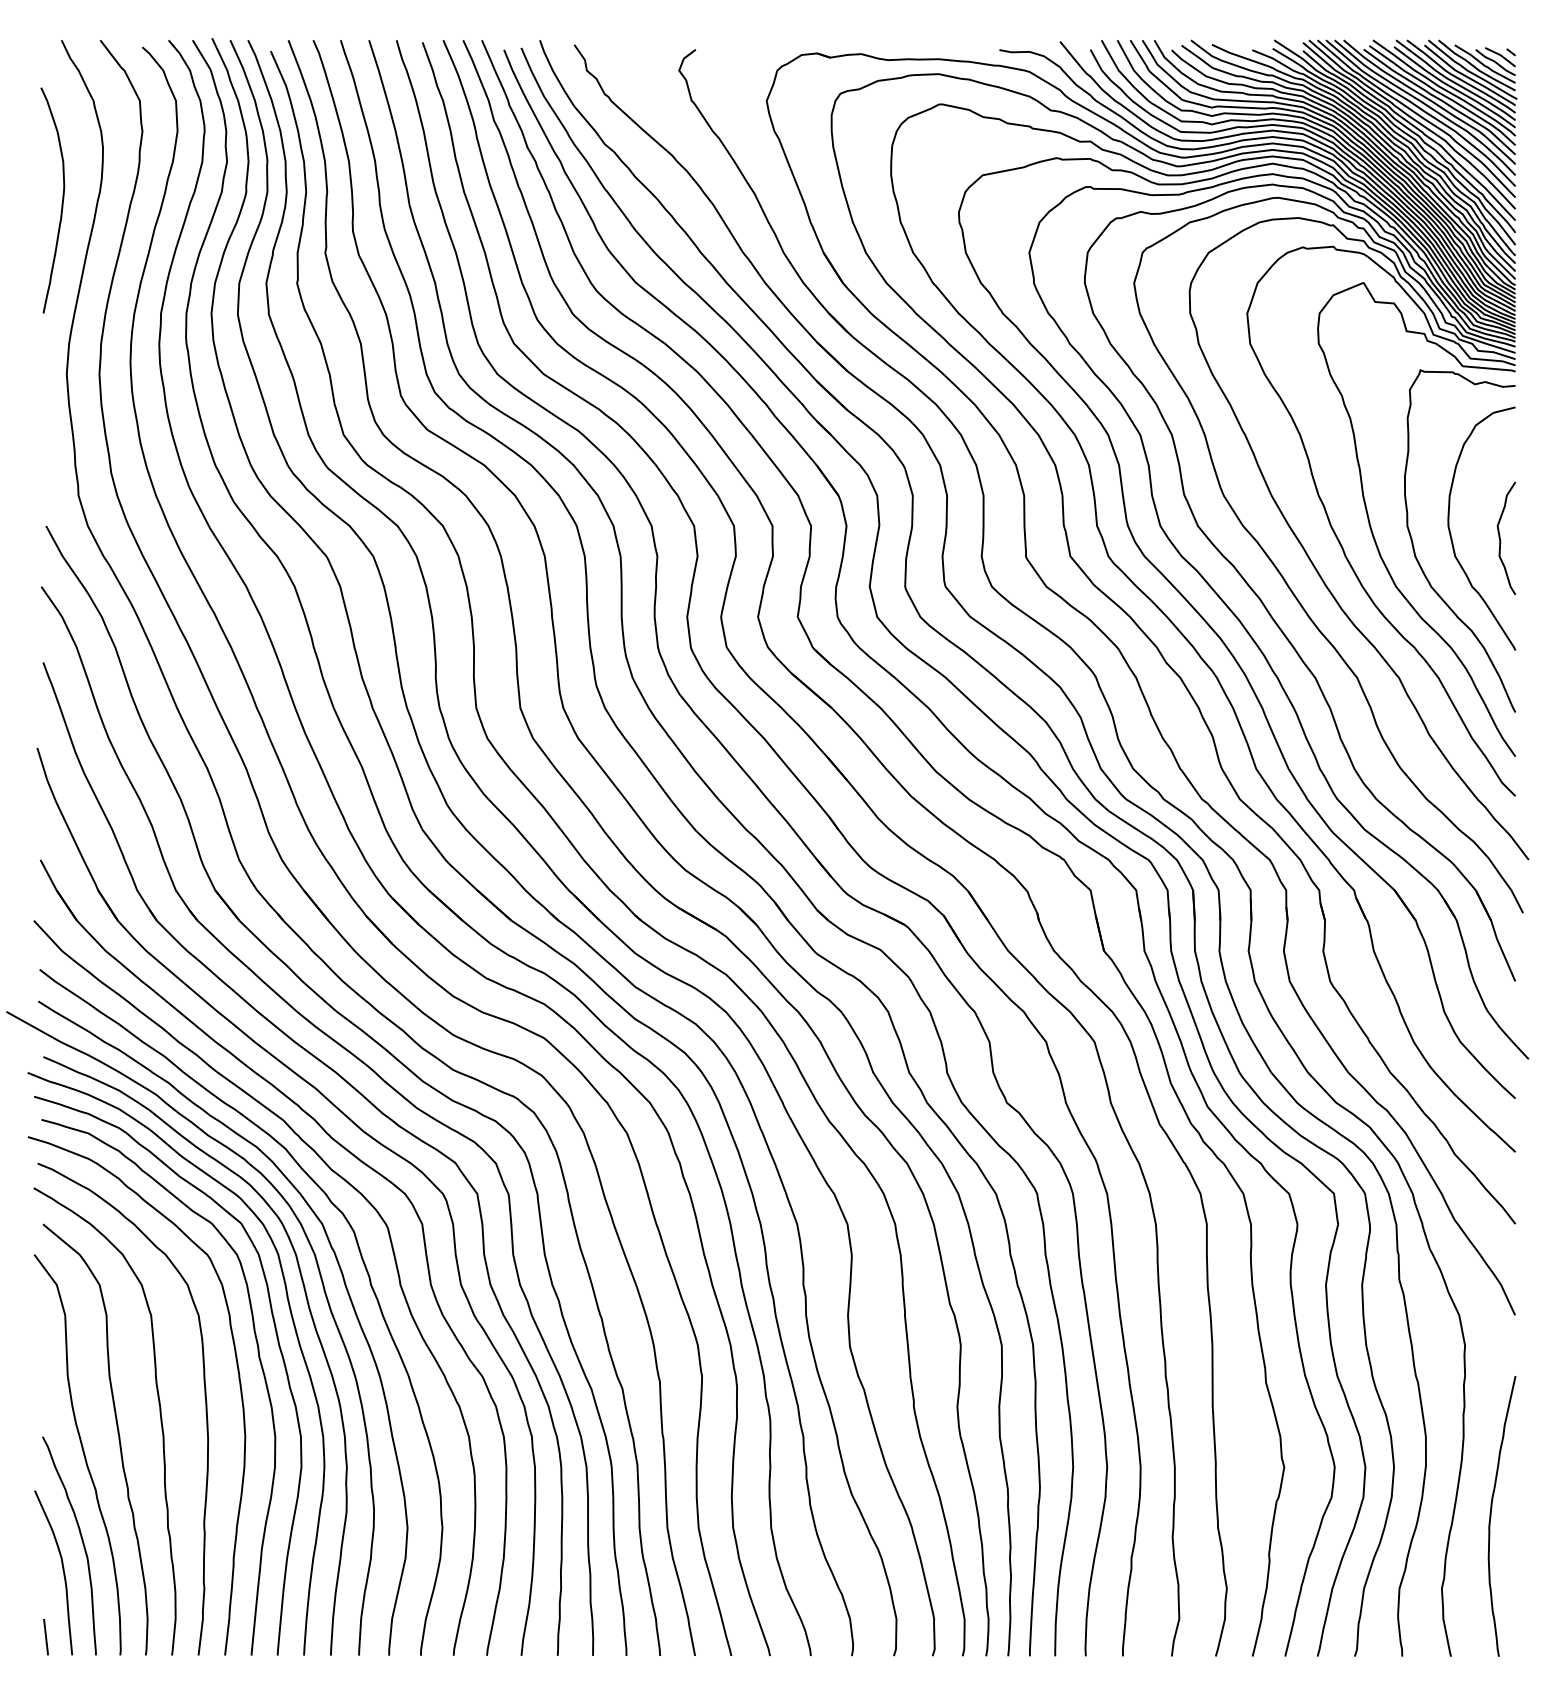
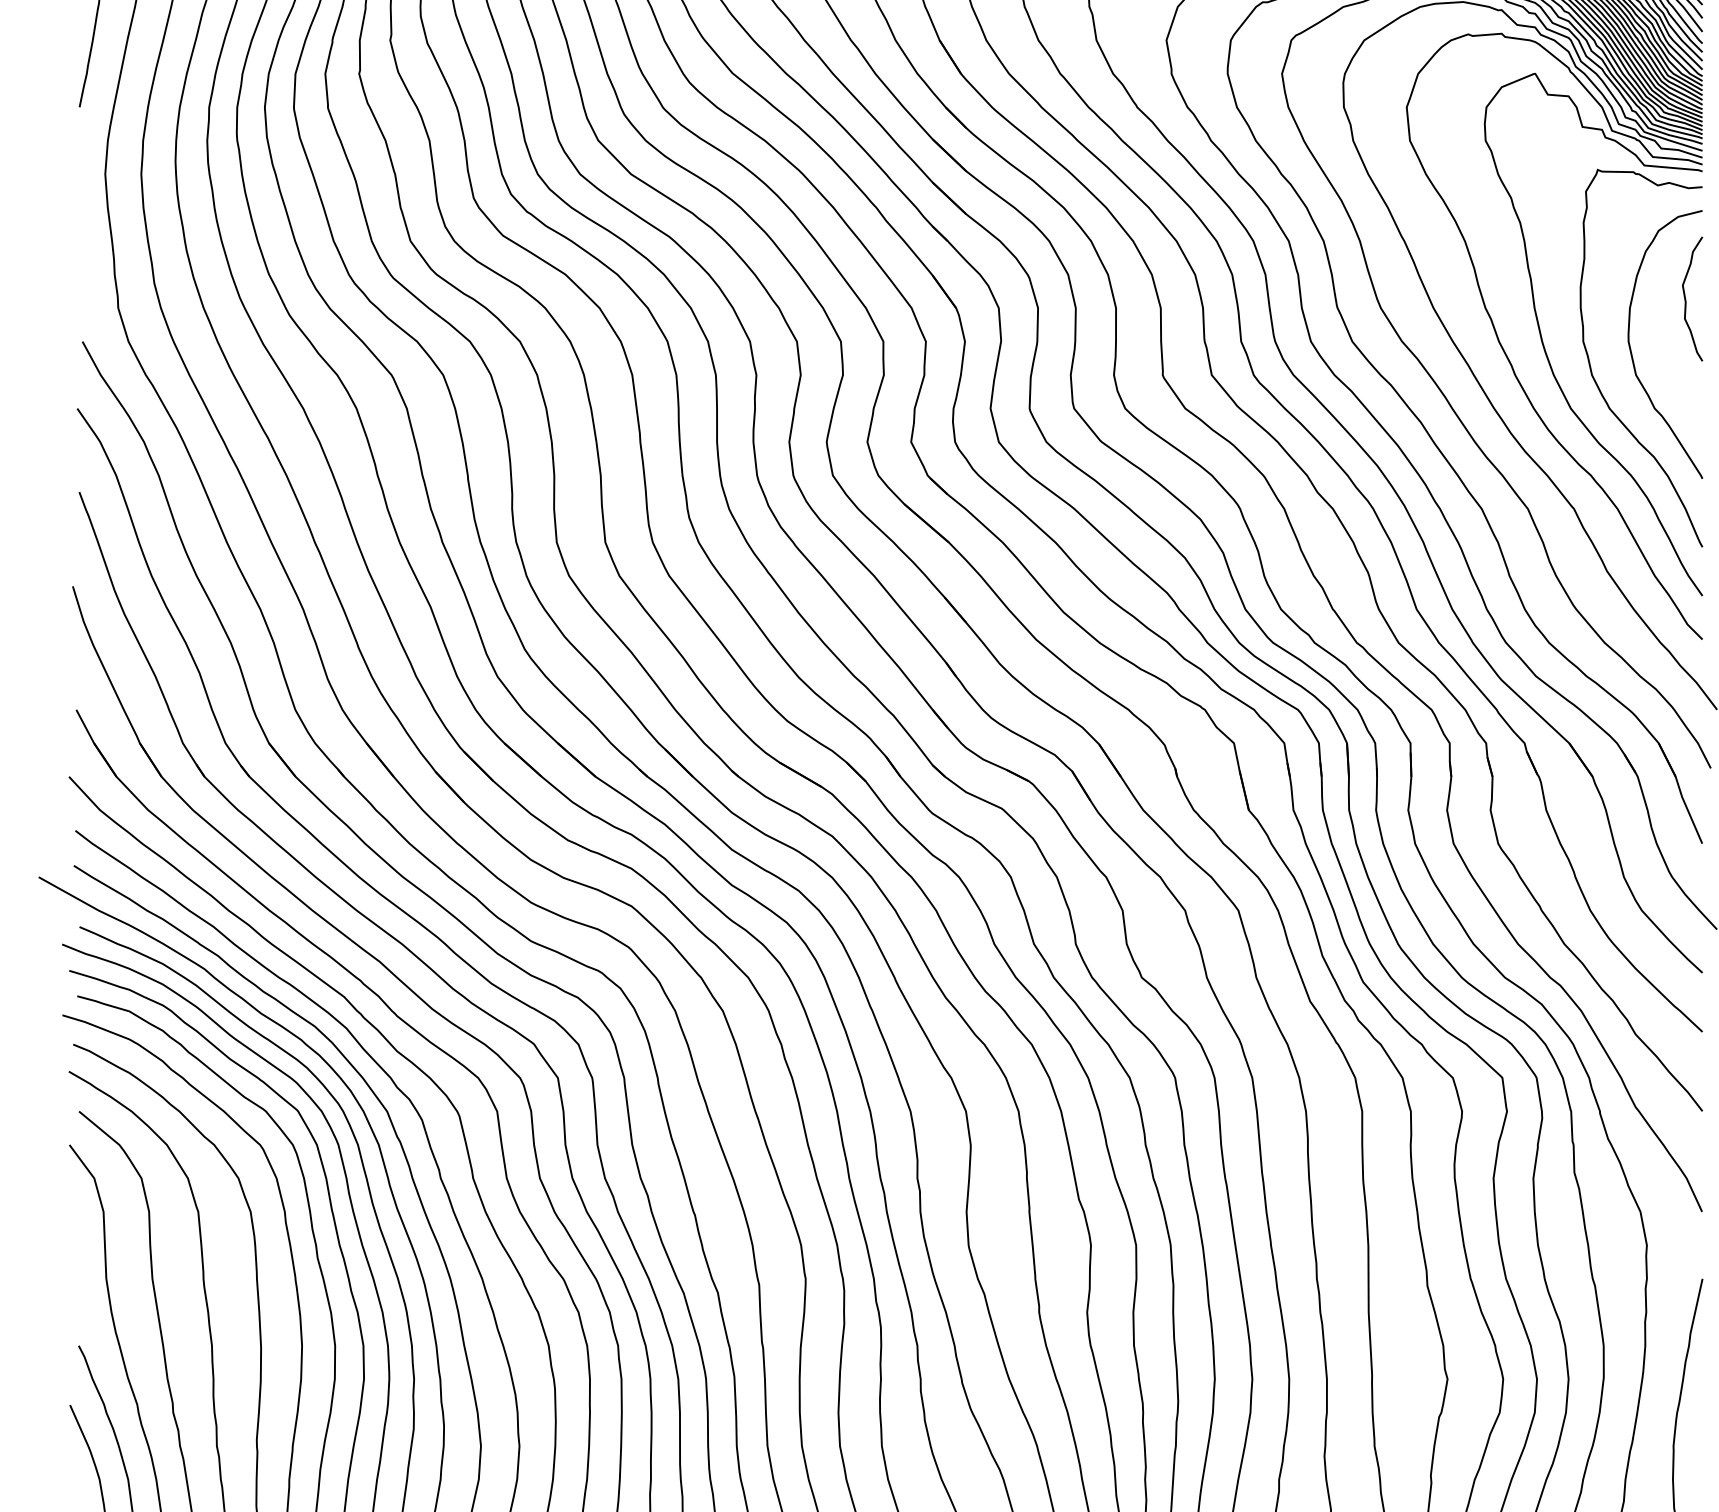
curve: (1501, 540) -> (1687, 301), moved

